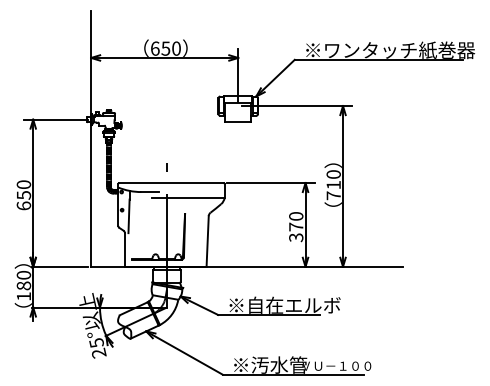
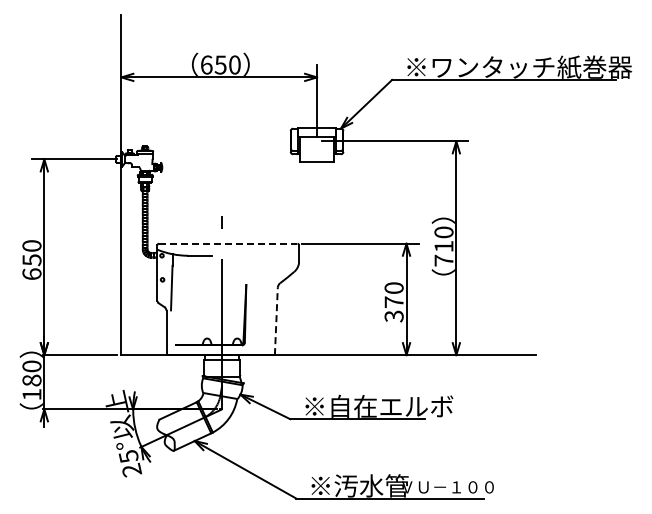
line: (171, 182) -> (228, 243), solid -> dashed
line: (187, 197) -> (249, 263), removed
line: (207, 241) -> (276, 321), solid -> dashed

